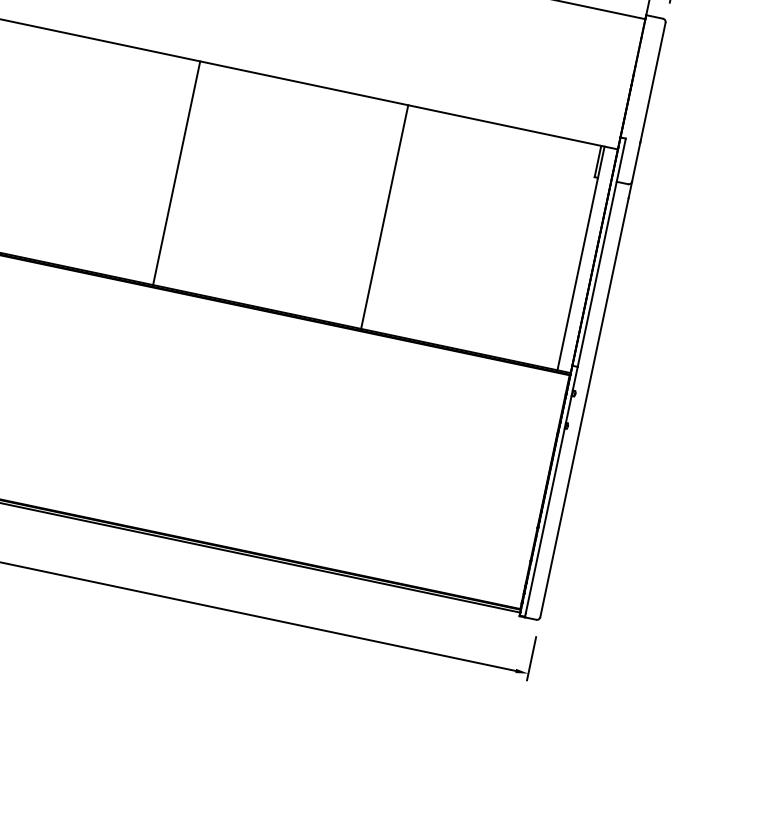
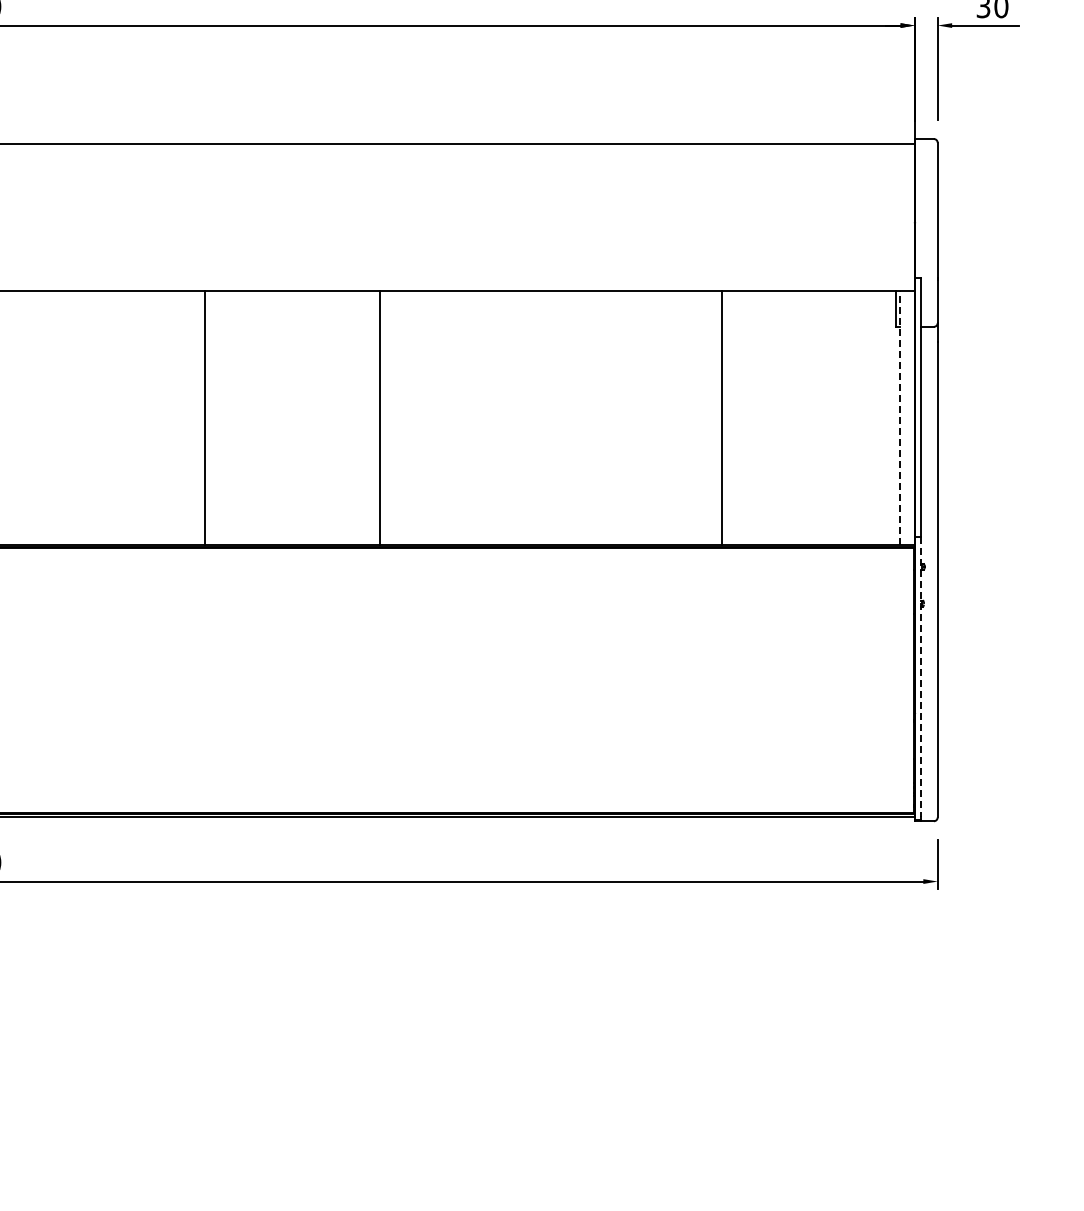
line: (176, 173) -> (379, 418), moved
line: (384, 217) -> (721, 418), moved
line: (580, 258) -> (899, 418), solid -> dashed
line: (552, 489) -> (921, 676), solid -> dashed

